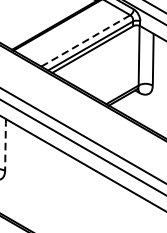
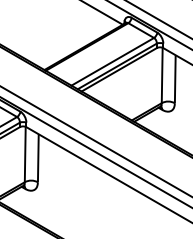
line: (85, 40) -> (112, 61), dashed -> solid
line: (5, 144) -> (38, 157), dashed -> solid

